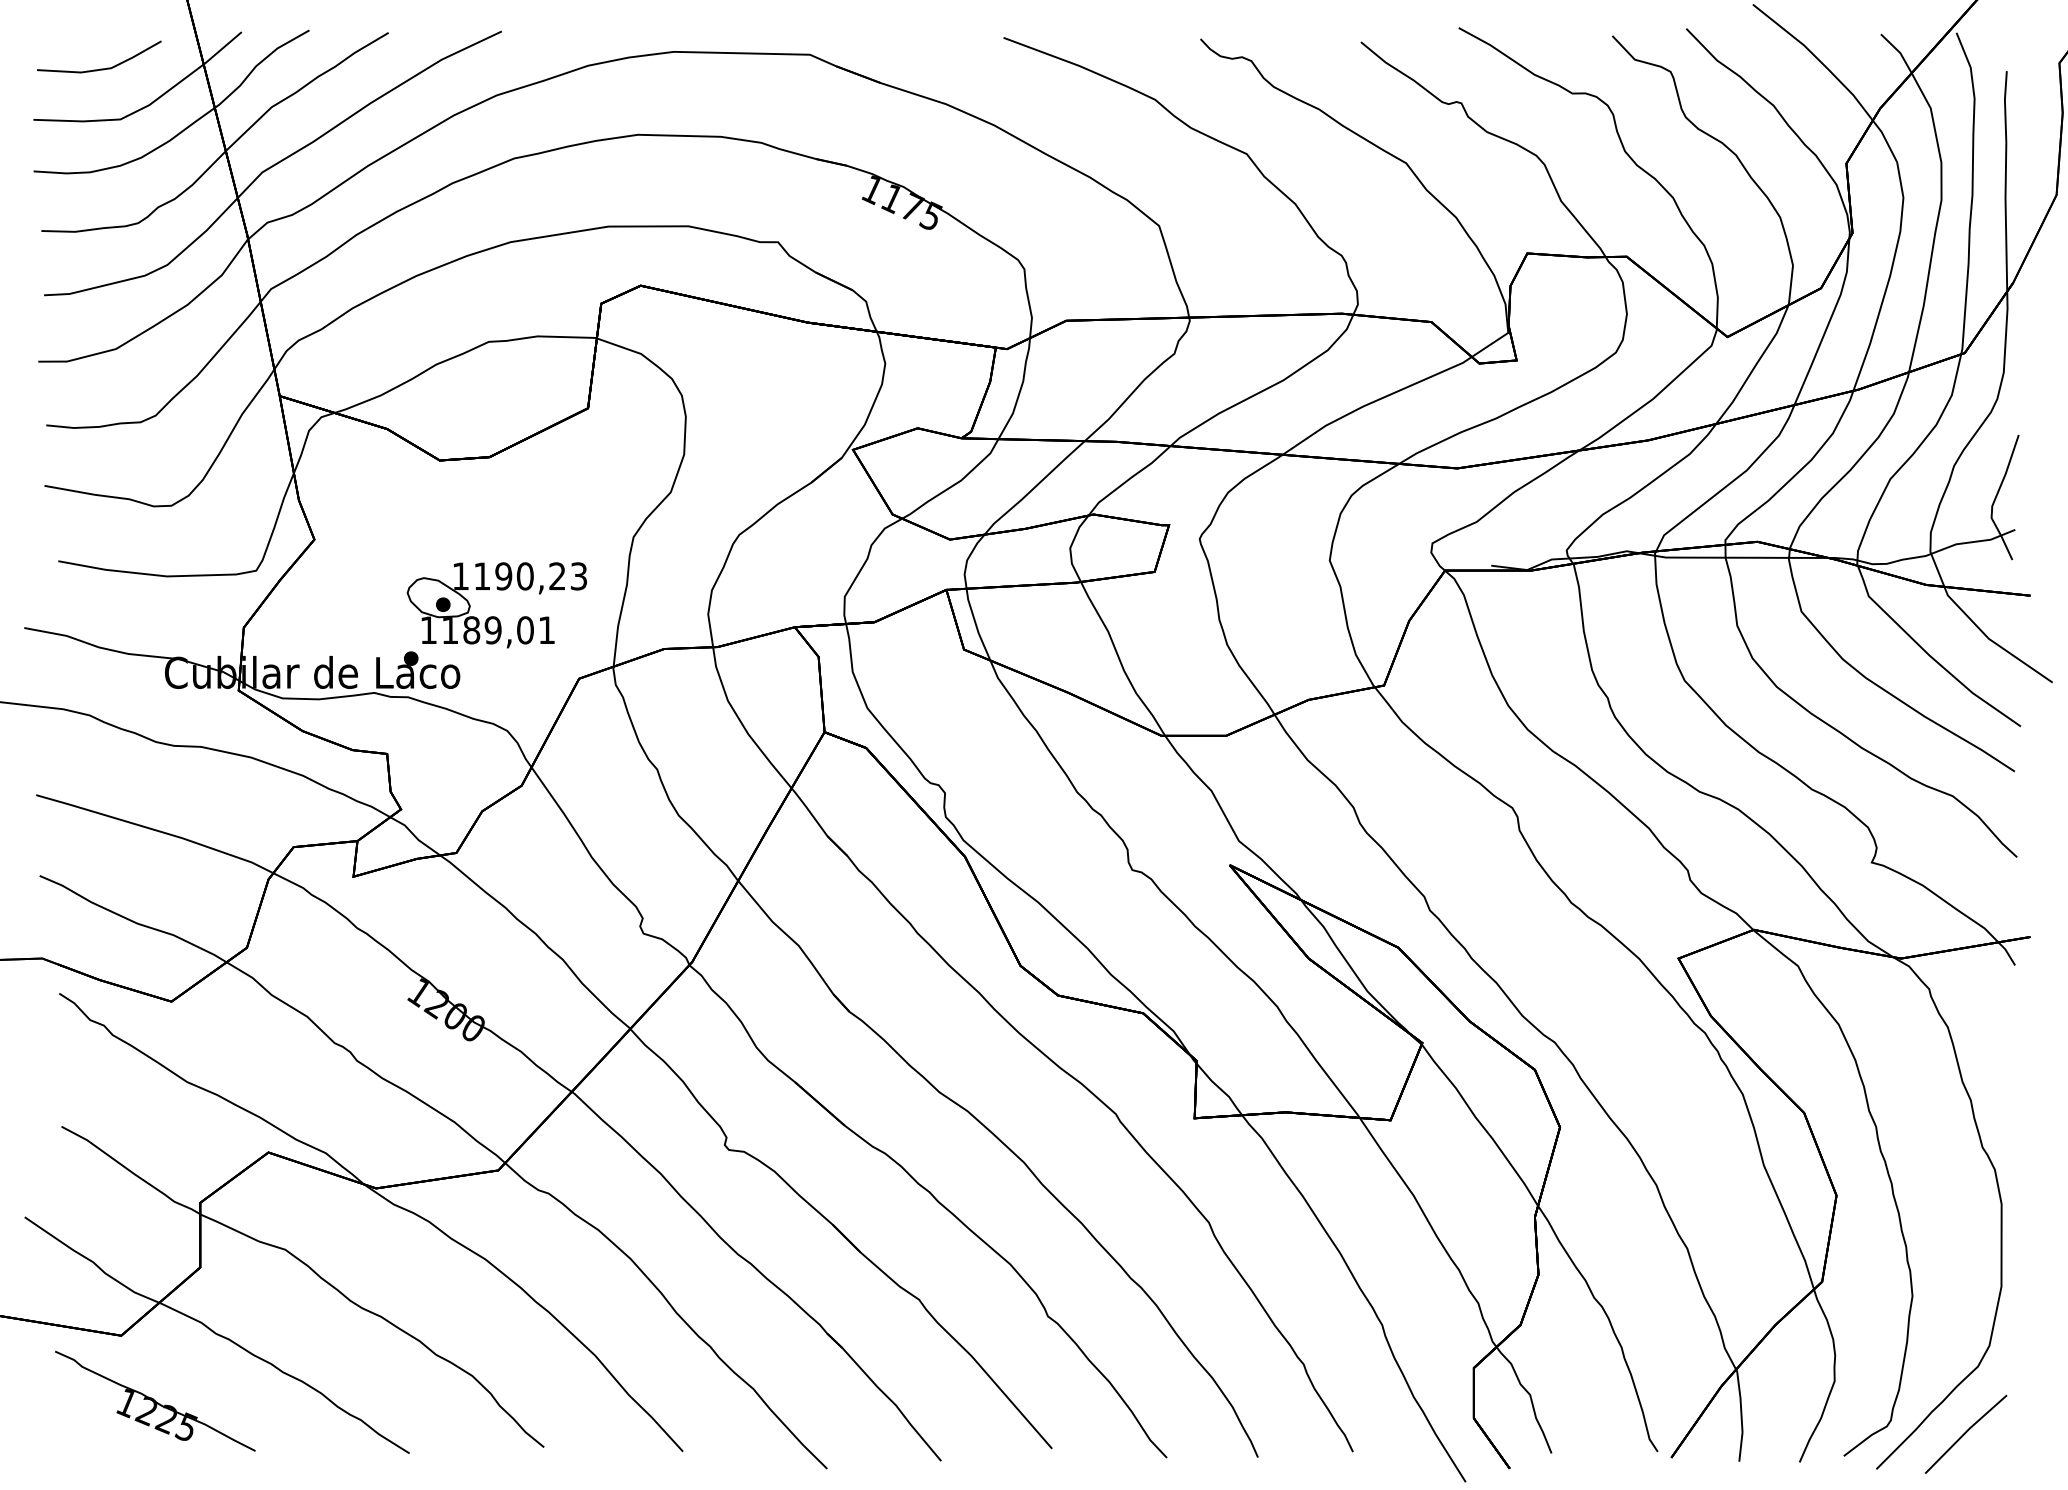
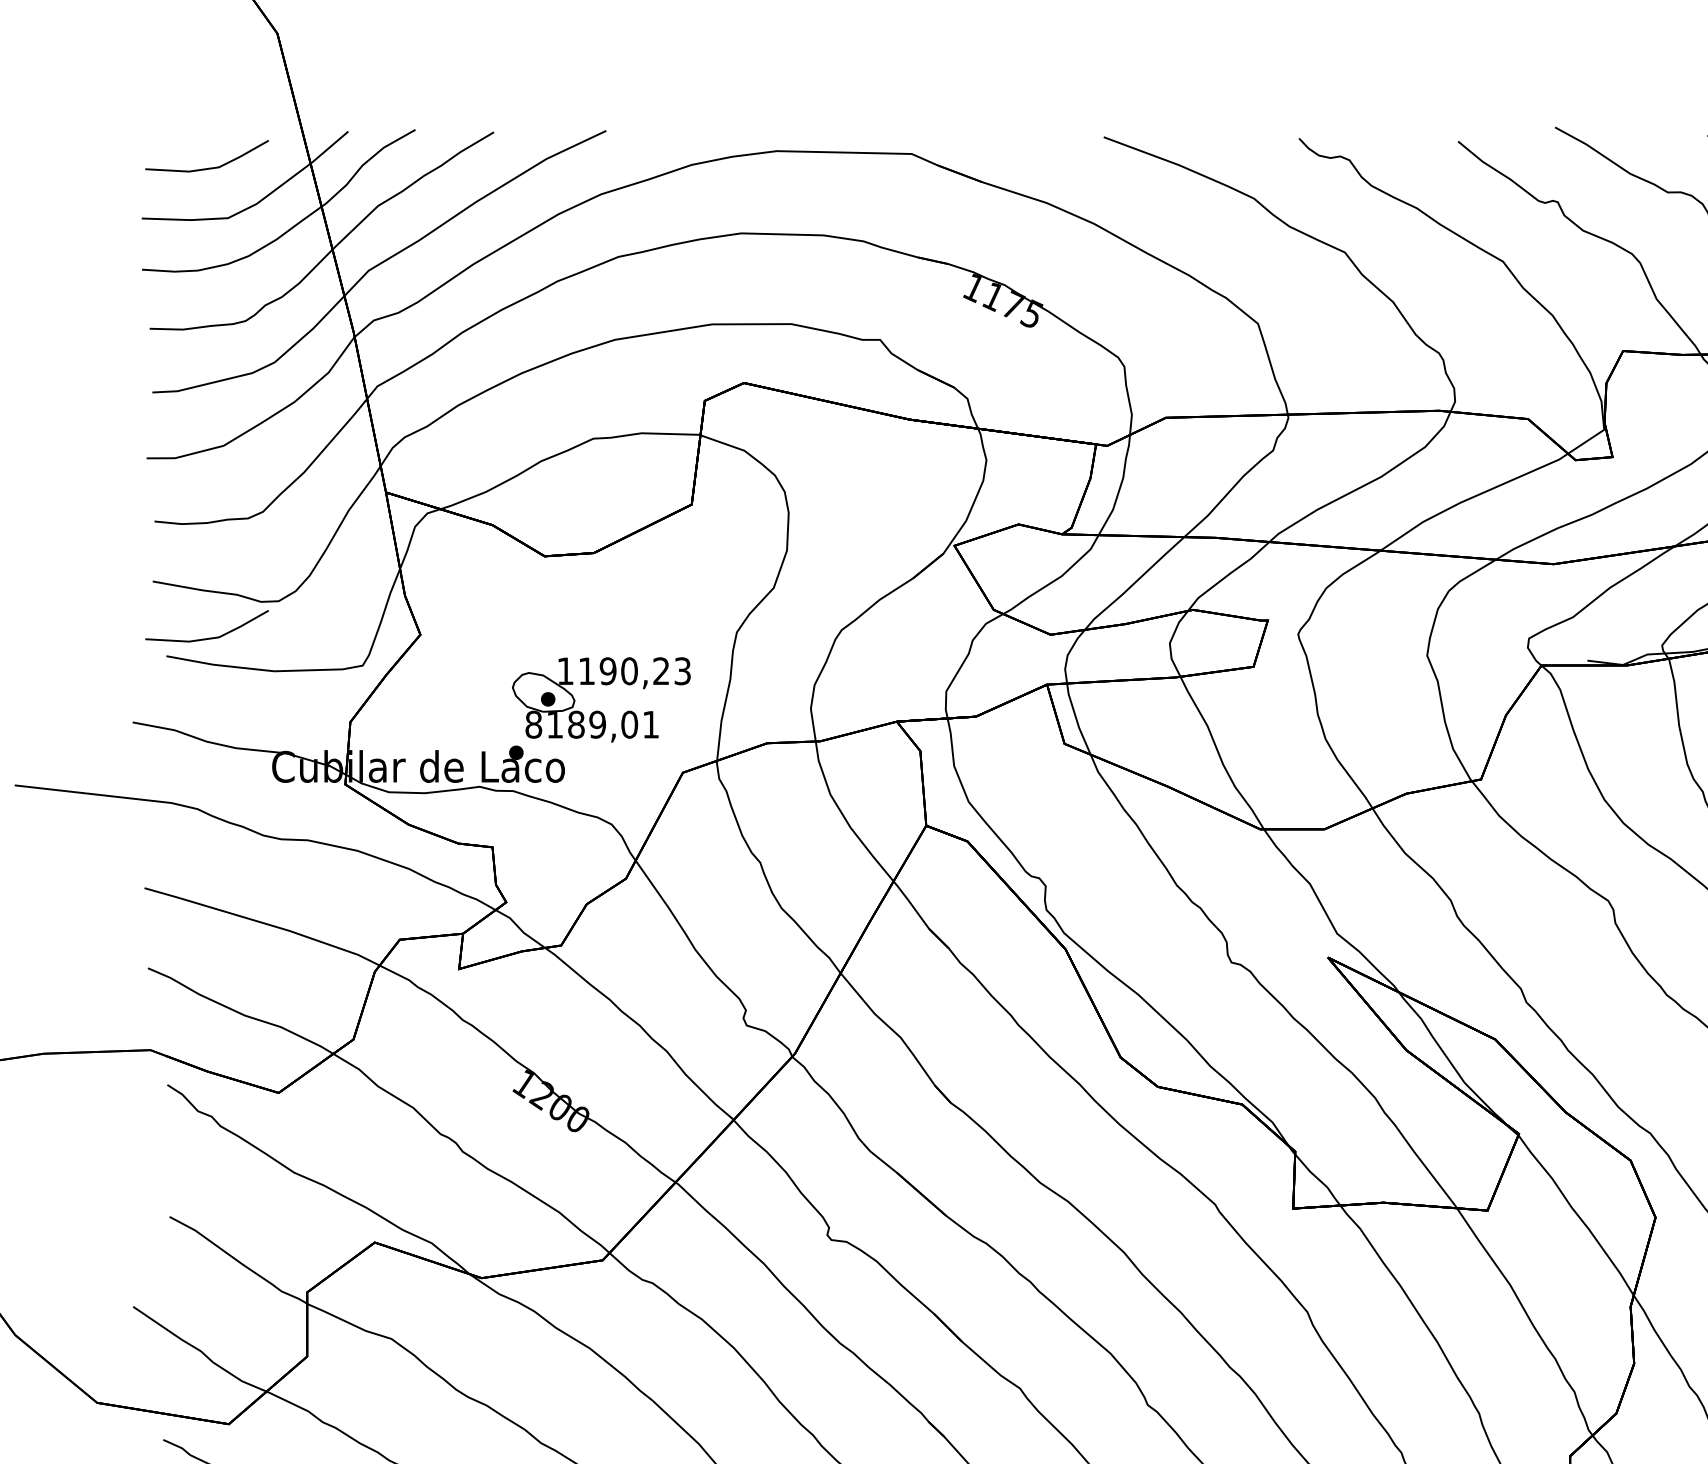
line: (100, 542) -> (208, 637), added
text: (428, 630) -> (533, 724), 1189,01 -> 8189,01

